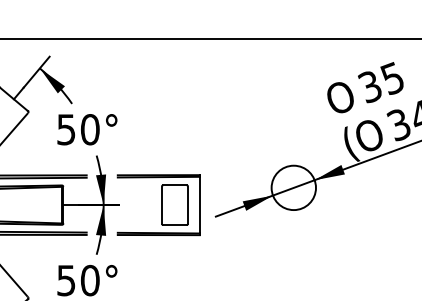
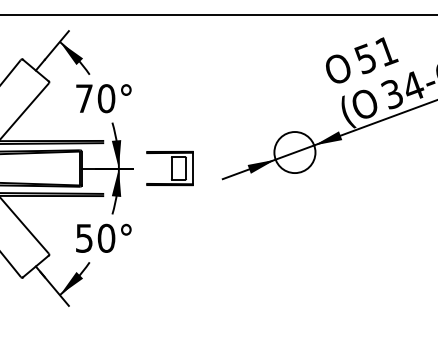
text: (381, 83) -> (376, 55), 35 -> 51
text: (66, 129) -> (84, 98), 50° -> 70°
part: (158, 205) -> (169, 168), size x0.6

